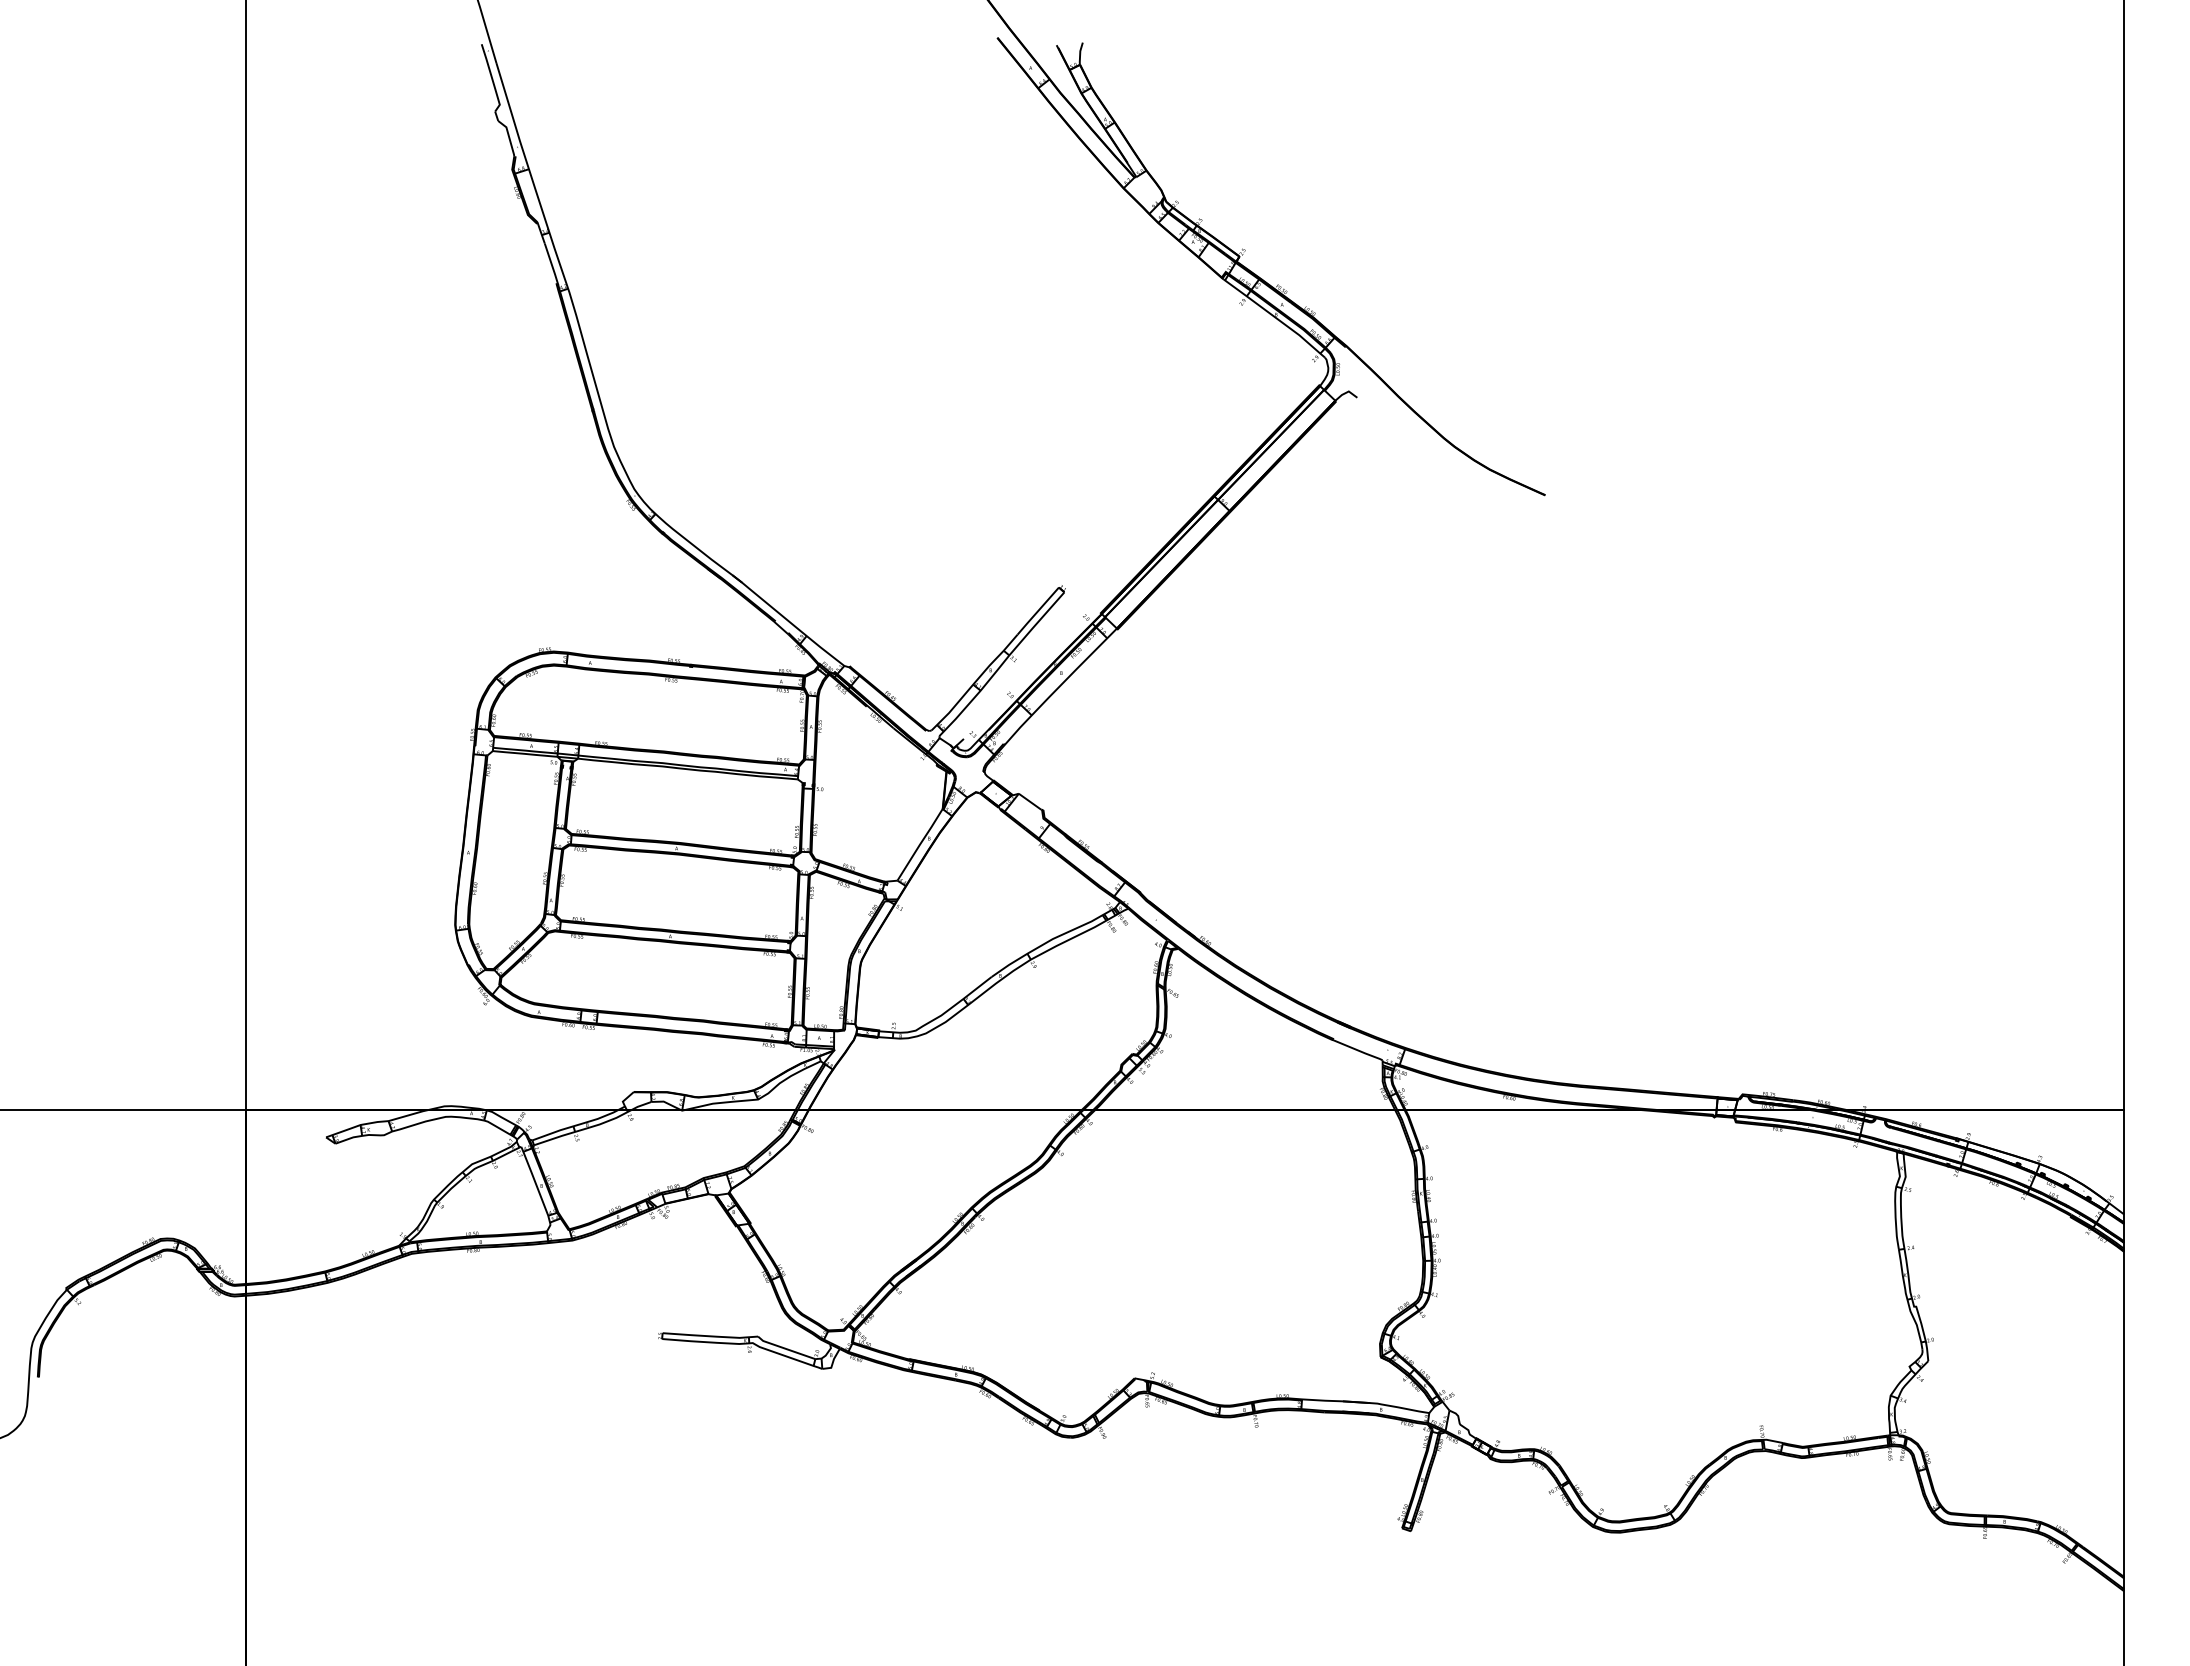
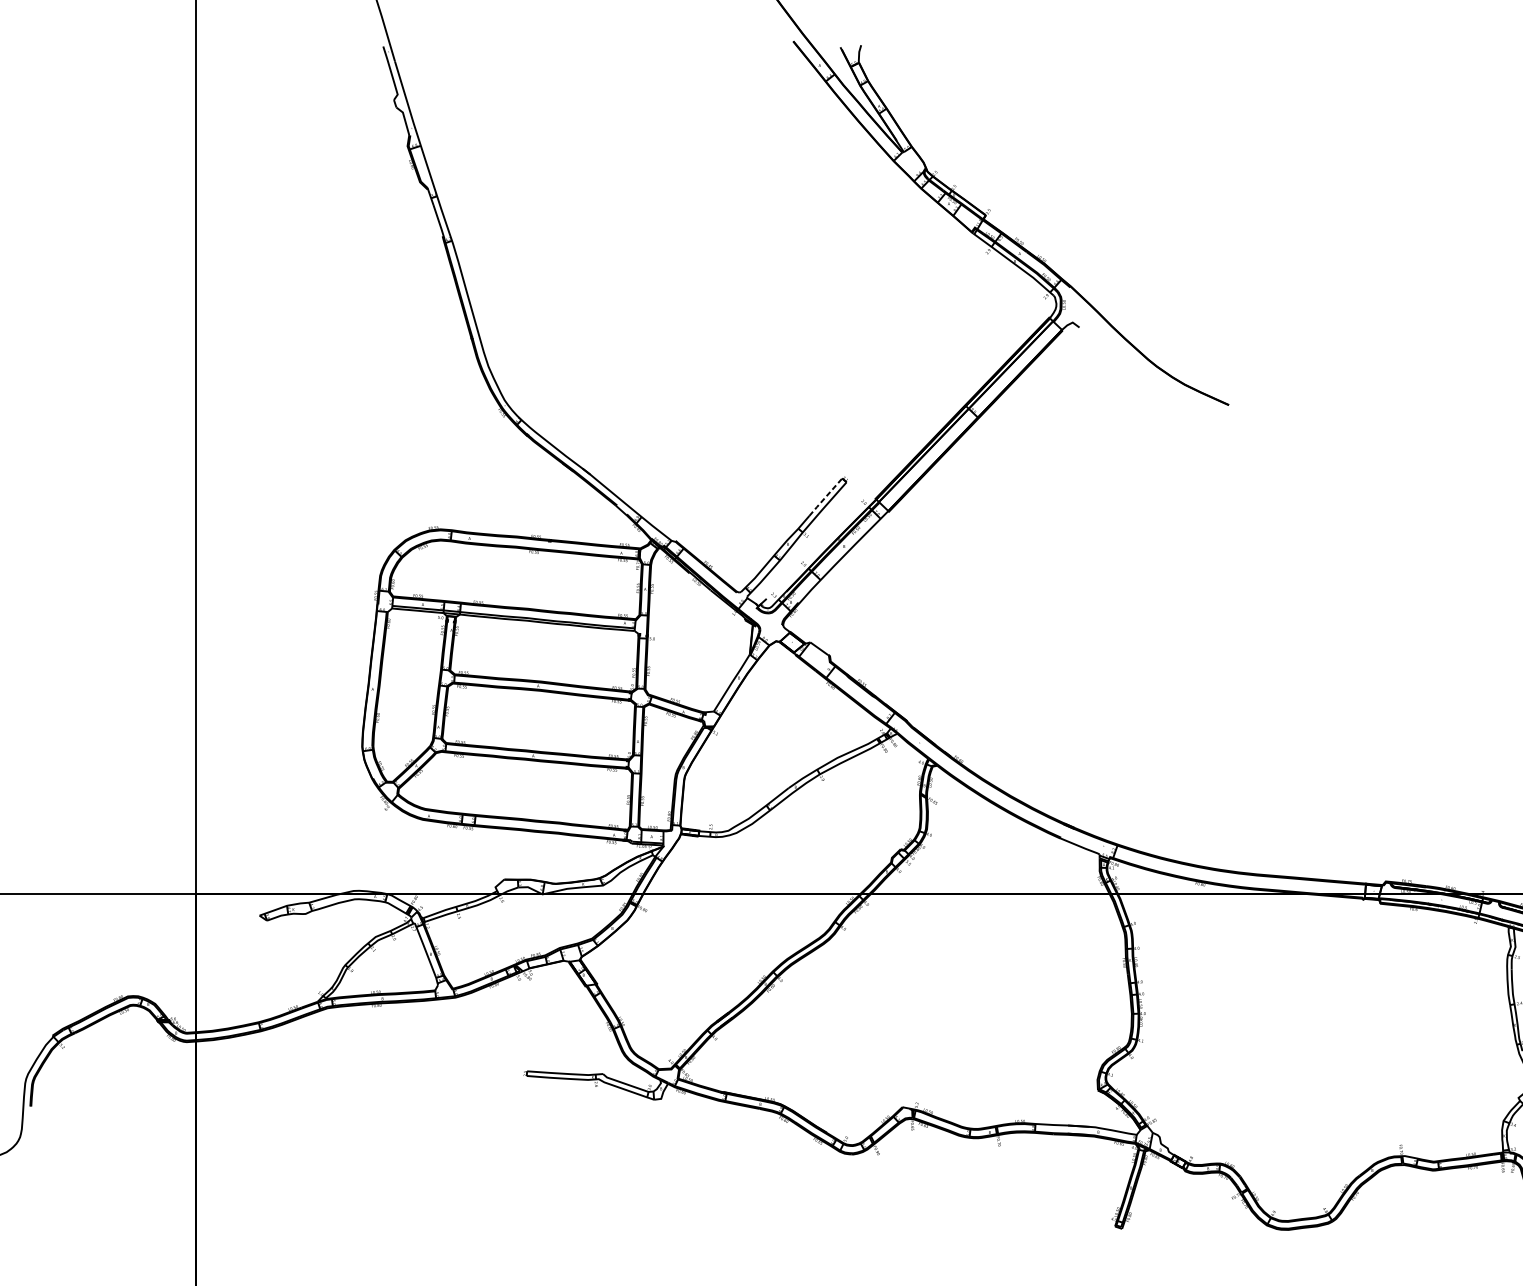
line: (1038, 611) -> (826, 497), solid -> dashed

